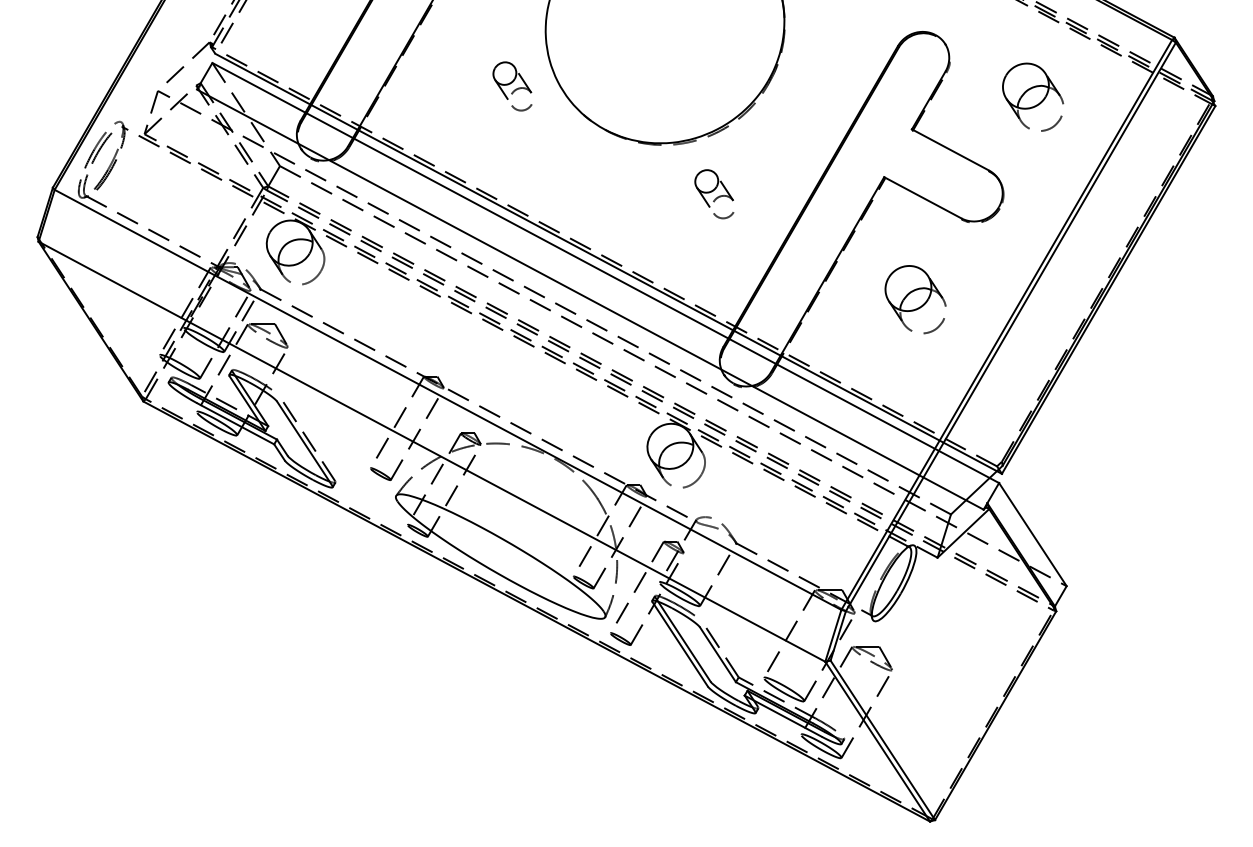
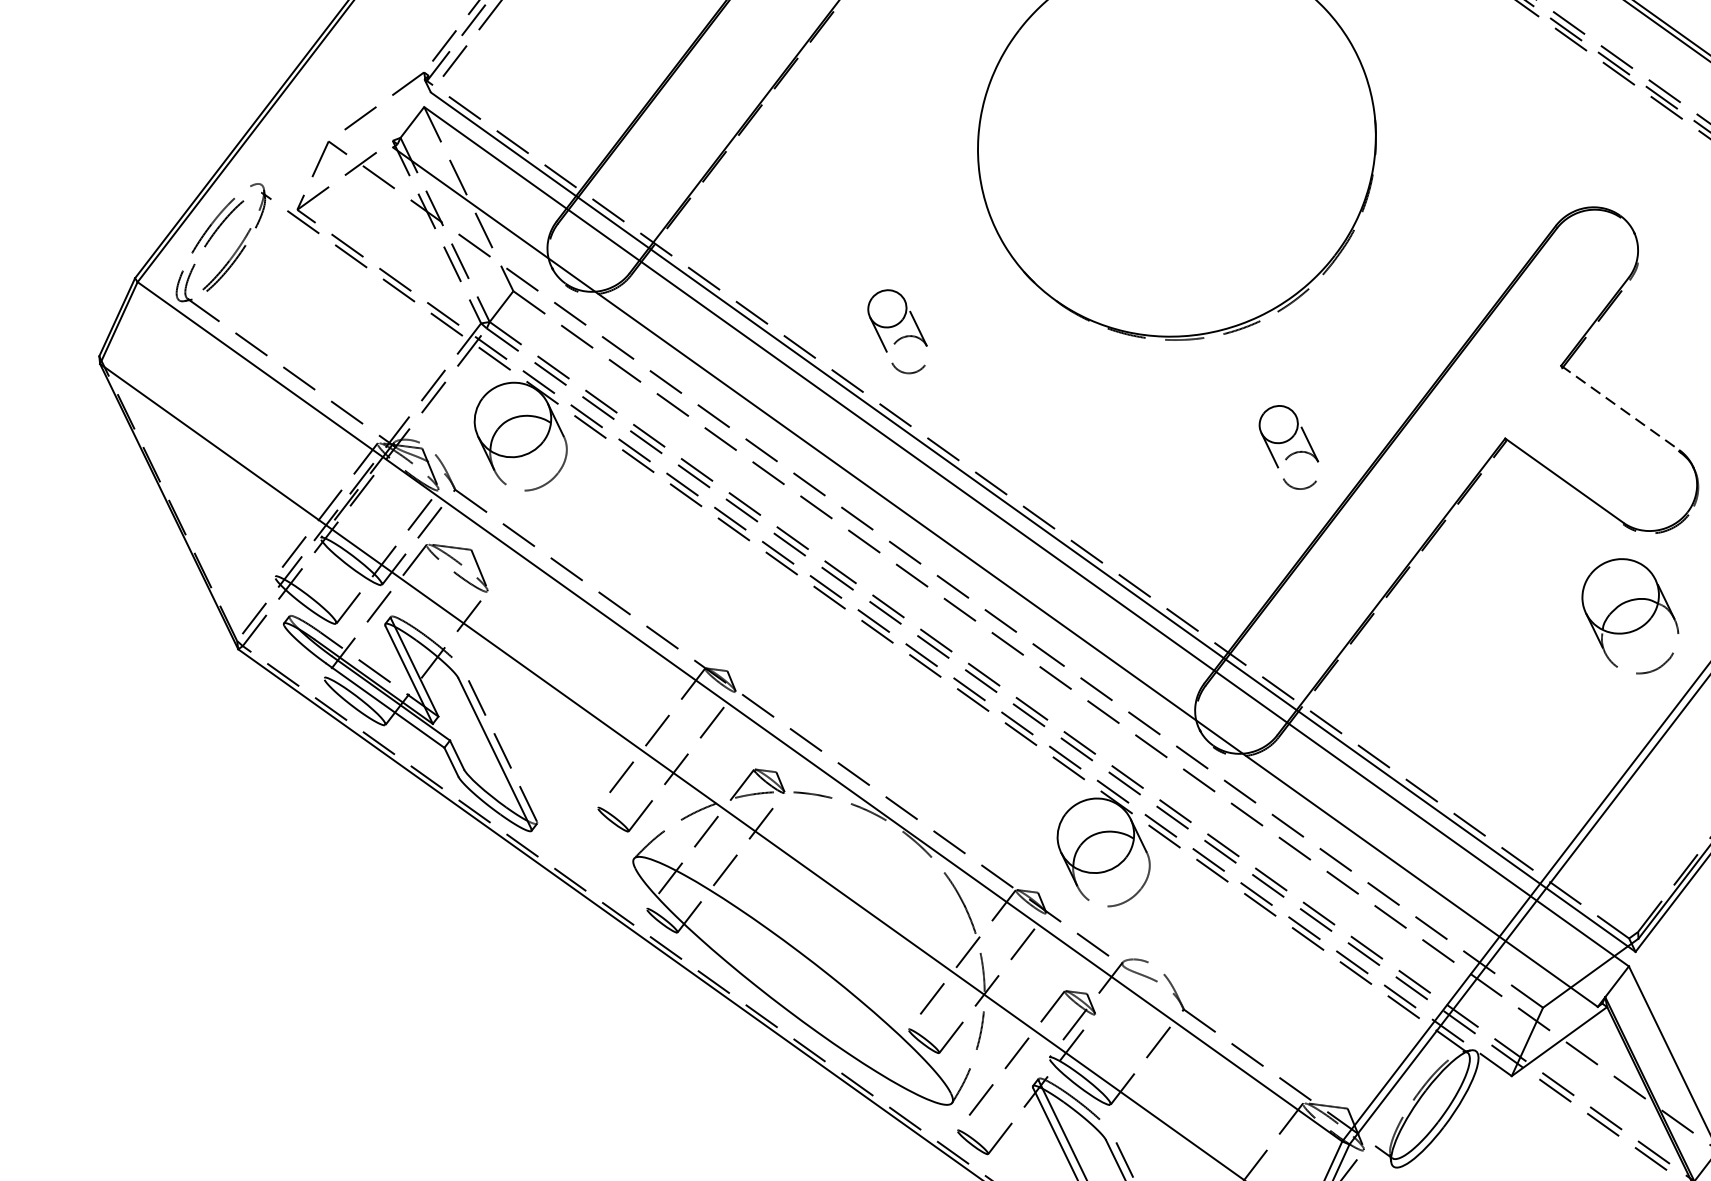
part: (512, 86) -> (897, 331), moved
line: (950, 149) -> (1620, 407), solid -> dashed
part: (714, 194) -> (1288, 447), moved
part: (915, 299) -> (1629, 615), moved

